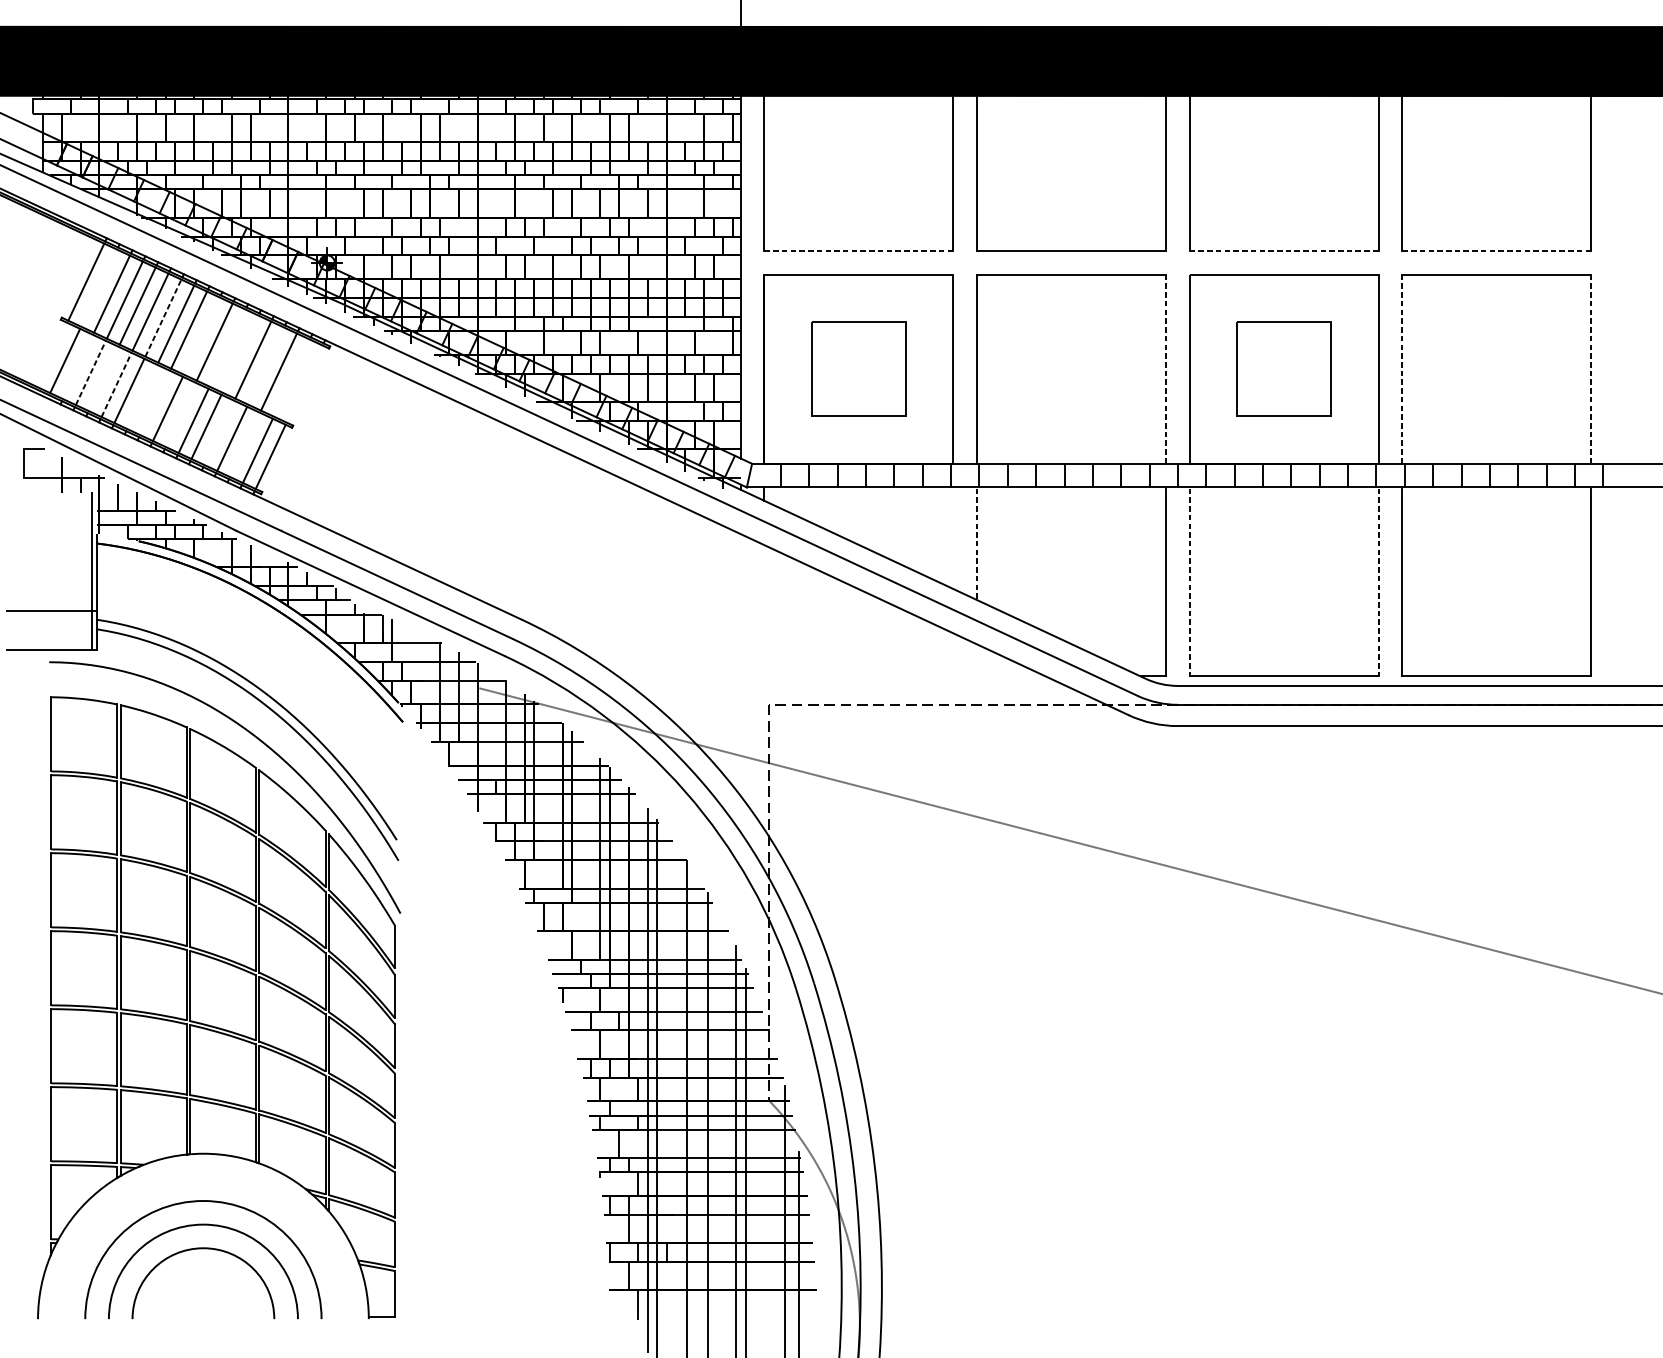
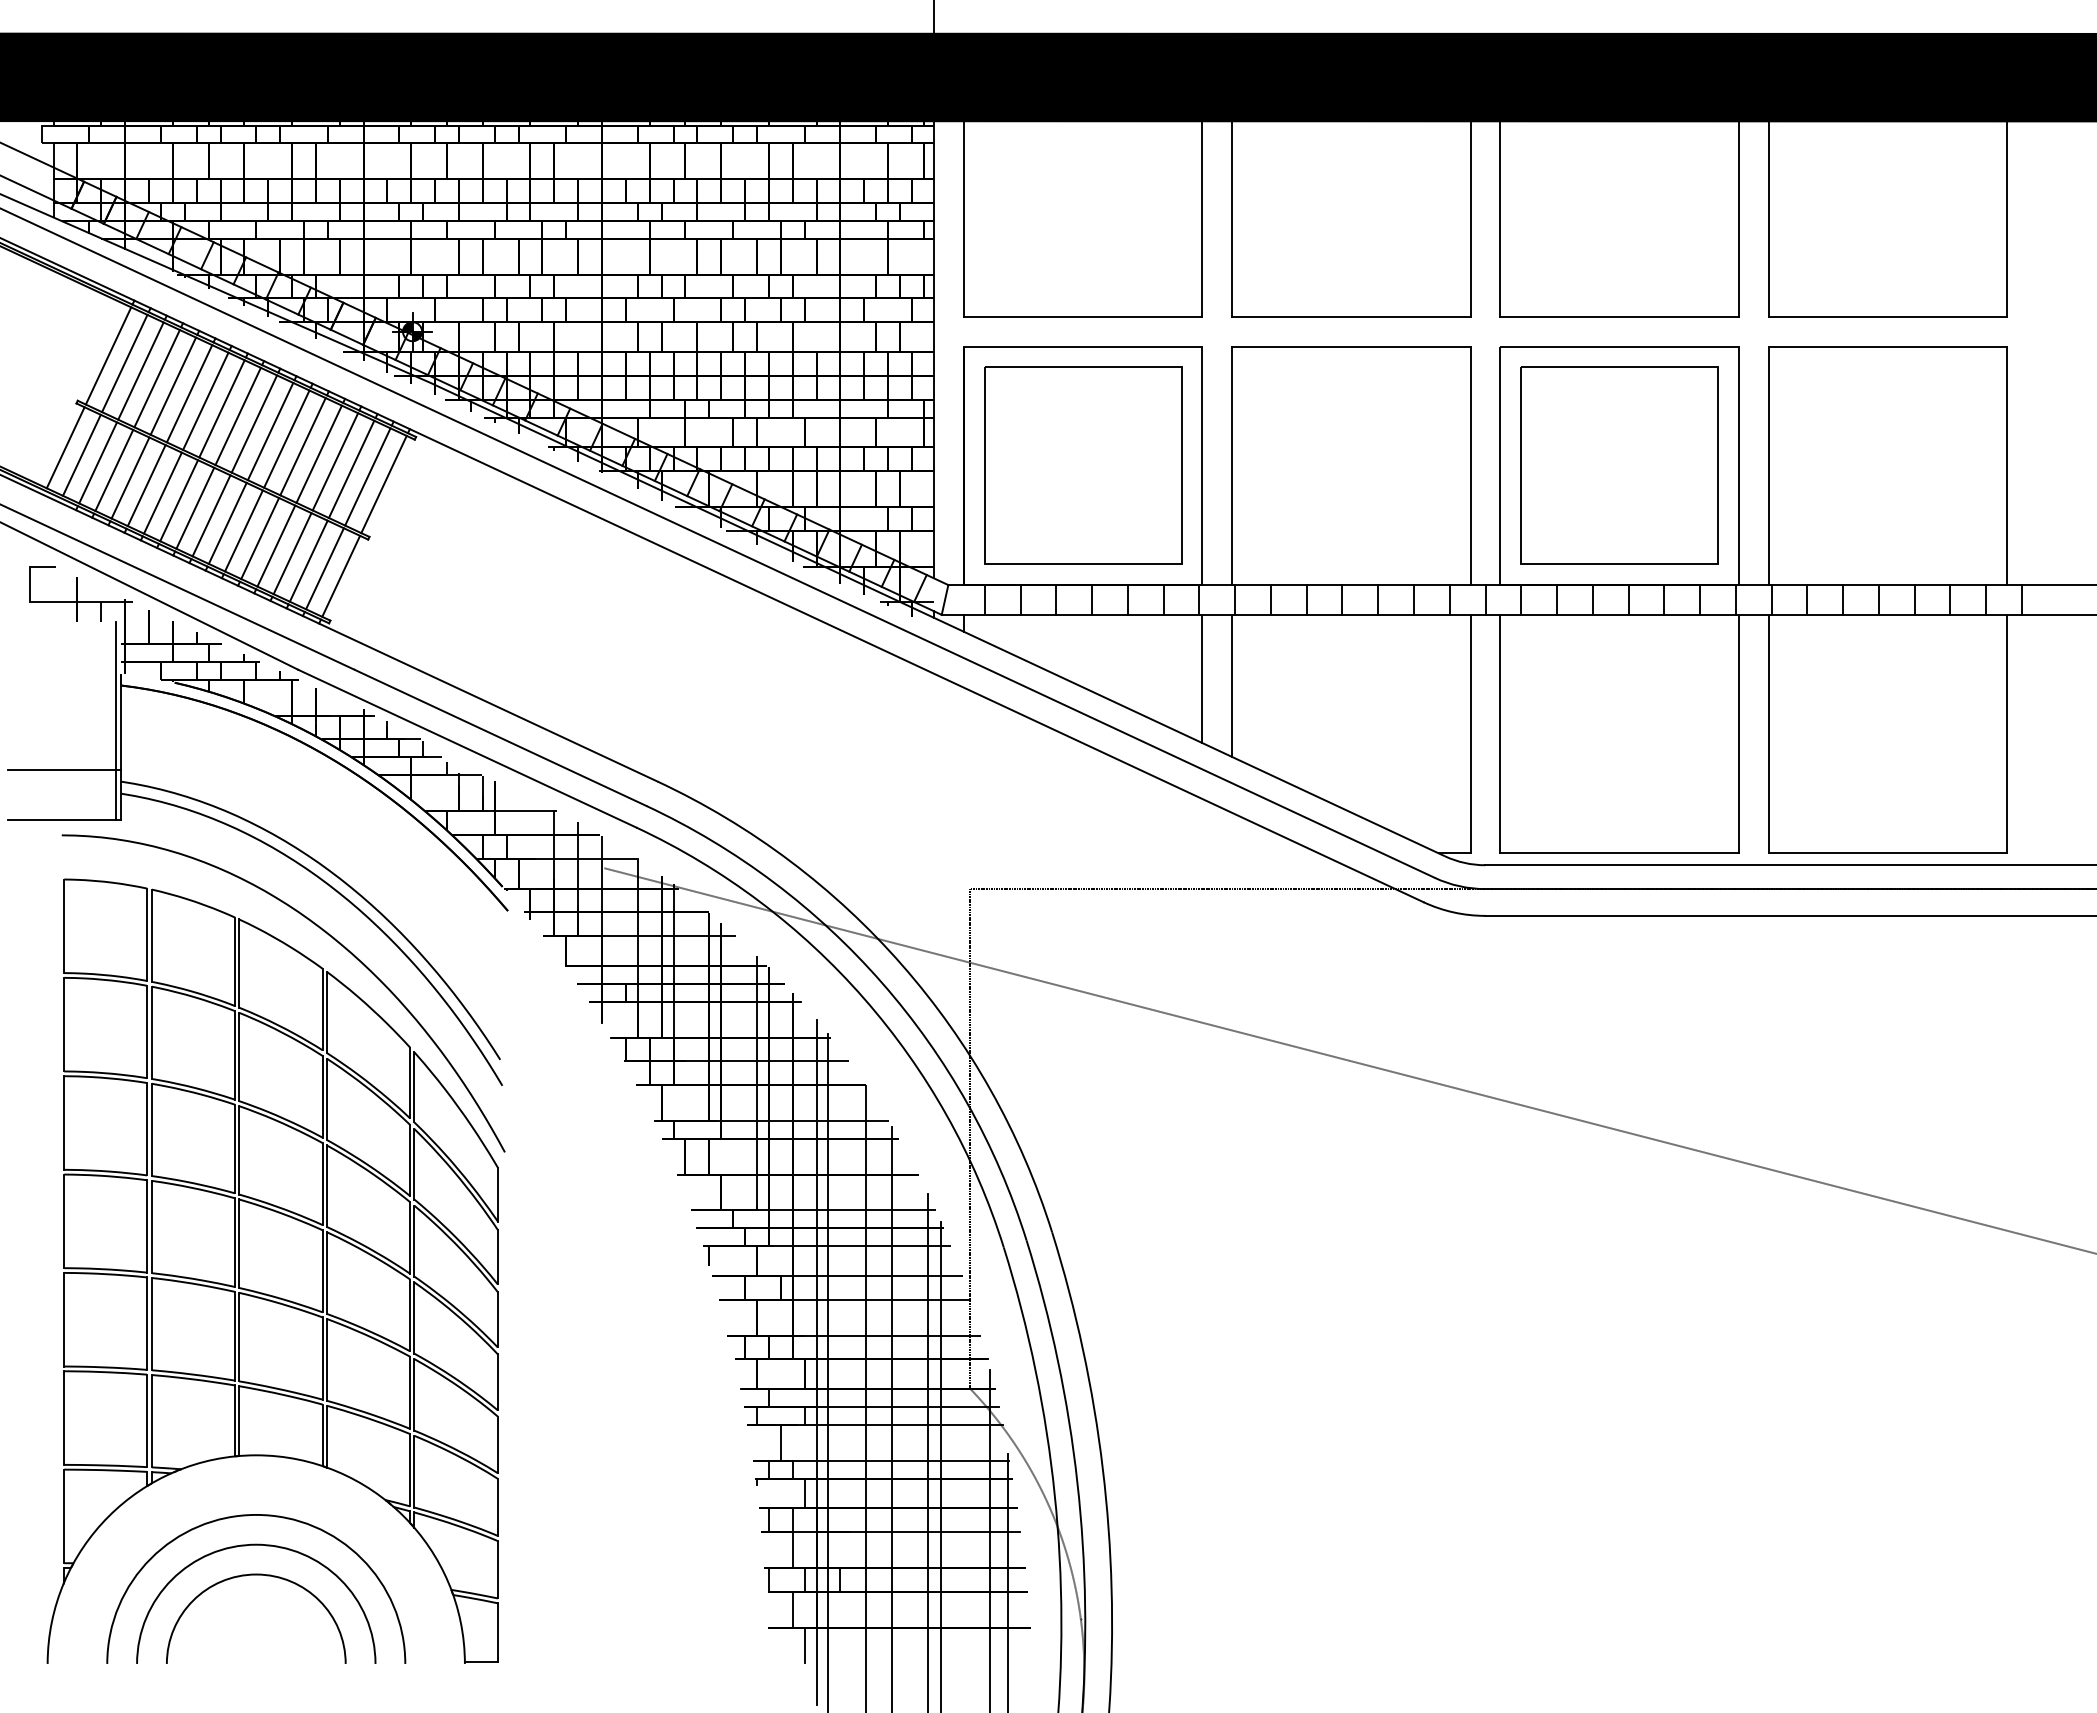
line: (859, 250) -> (1083, 316), dashed -> solid
line: (1284, 250) -> (1620, 316), dashed -> solid
line: (1497, 250) -> (1888, 316), dashed -> solid
line: (98, 288) -> (124, 363), added
line: (163, 318) -> (205, 401), dashed -> solid
line: (202, 335) -> (254, 423), added
line: (227, 347) -> (286, 438), added
line: (240, 353) -> (302, 446), added
line: (52, 354) -> (65, 447), added
line: (266, 365) -> (335, 461), added
line: (78, 366) -> (98, 462), added
part: (859, 369) -> (1083, 465), size x1.67
line: (1166, 369) -> (1470, 466), dashed -> solid
part: (1284, 369) -> (1619, 465), size x1.67
line: (1402, 369) -> (1768, 466), dashed -> solid
line: (1591, 369) -> (2007, 466), dashed -> solid
line: (91, 372) -> (114, 470), dashed -> solid
line: (291, 377) -> (367, 476), added
line: (103, 378) -> (130, 477), added
line: (116, 384) -> (146, 485), dashed -> solid
line: (304, 384) -> (383, 484), added
line: (142, 396) -> (179, 500), added
line: (155, 402) -> (195, 507), added
line: (180, 414) -> (227, 522), added
line: (219, 432) -> (276, 545), added
line: (244, 444) -> (308, 560), added
line: (953, 538) -> (1202, 679), added
line: (977, 545) -> (1232, 687), dashed -> solid
line: (1189, 583) -> (1500, 735), dashed -> solid
line: (1378, 583) -> (1738, 735), dashed -> solid

